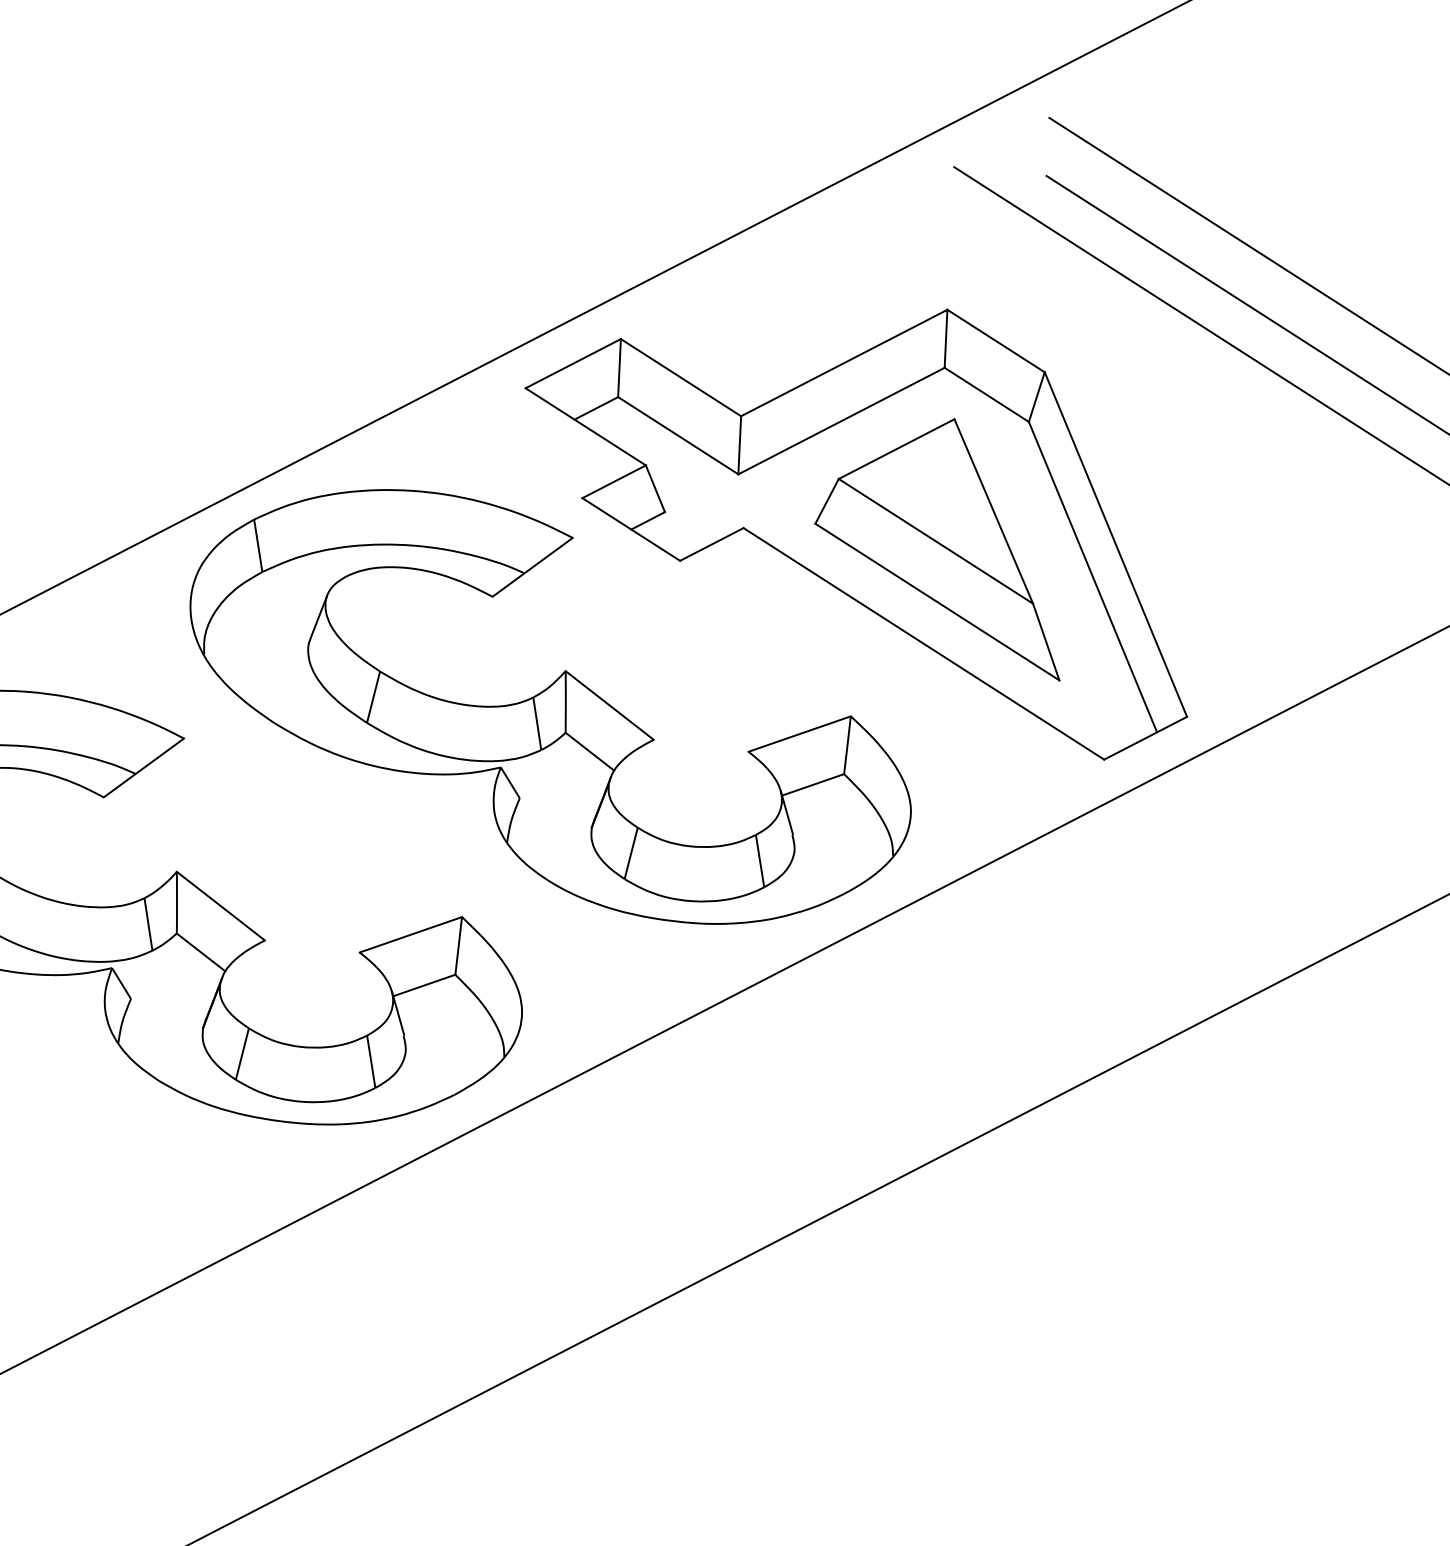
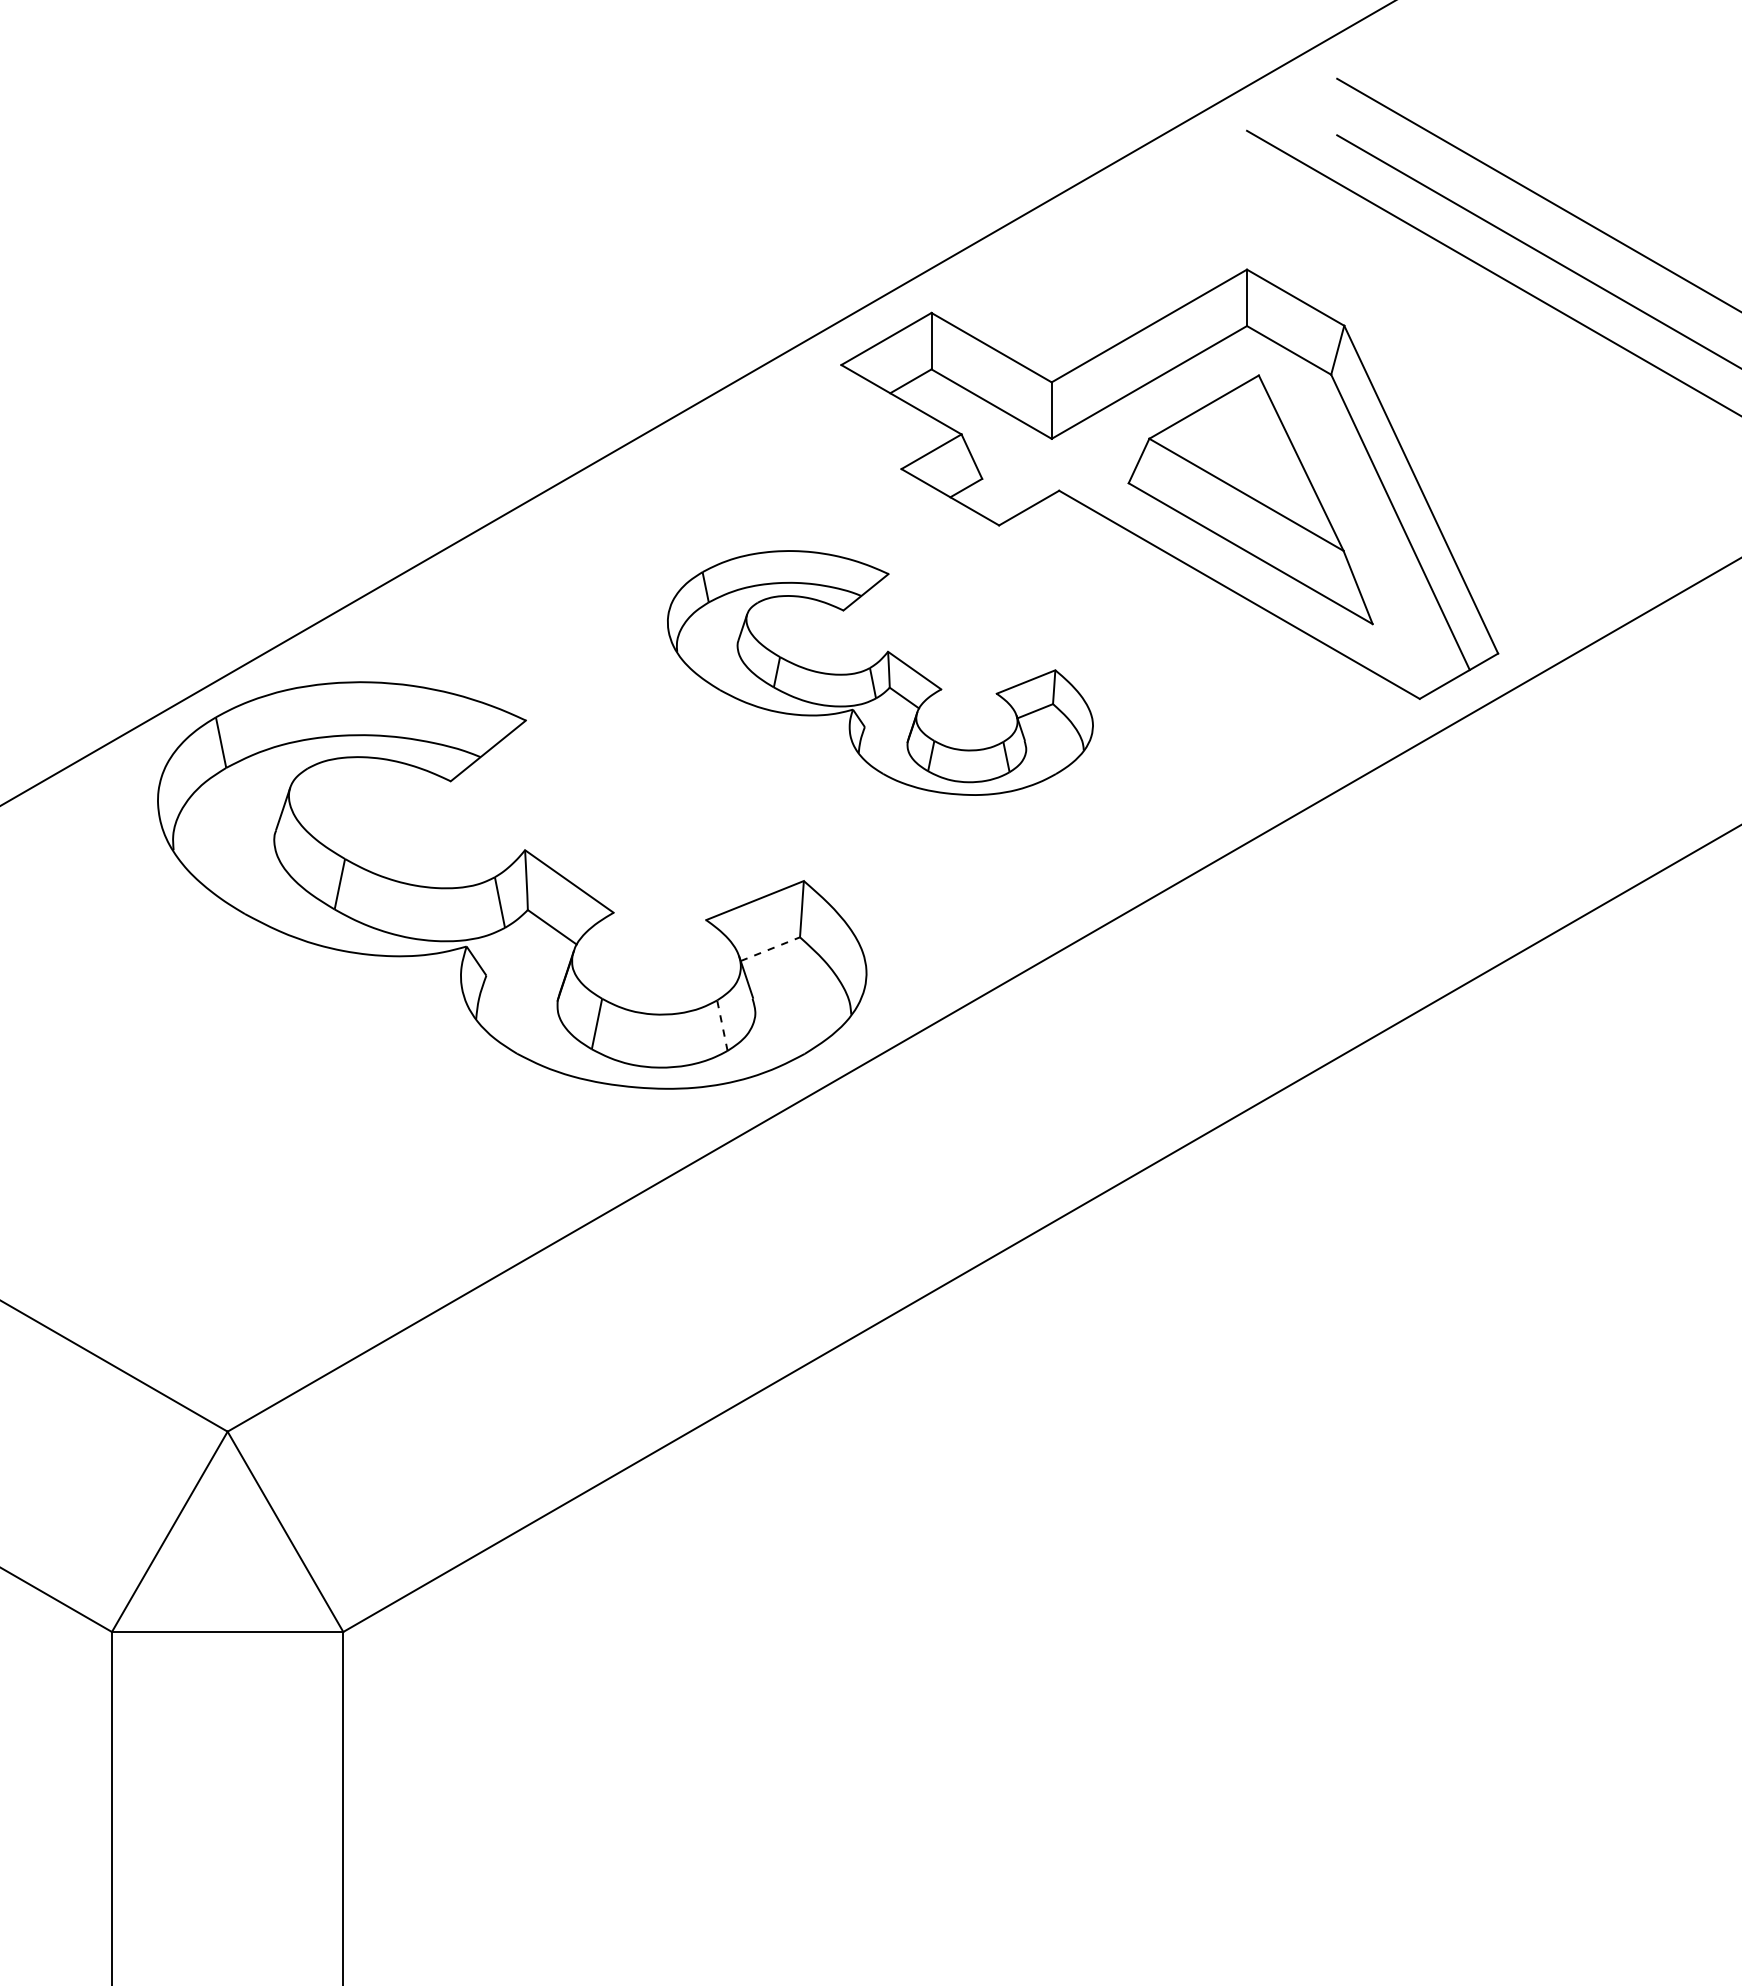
part: (550, 706) -> (880, 672), size x0.6
line: (424, 985) -> (770, 949), solid -> dashed
line: (371, 1061) -> (722, 1025), solid -> dashed

